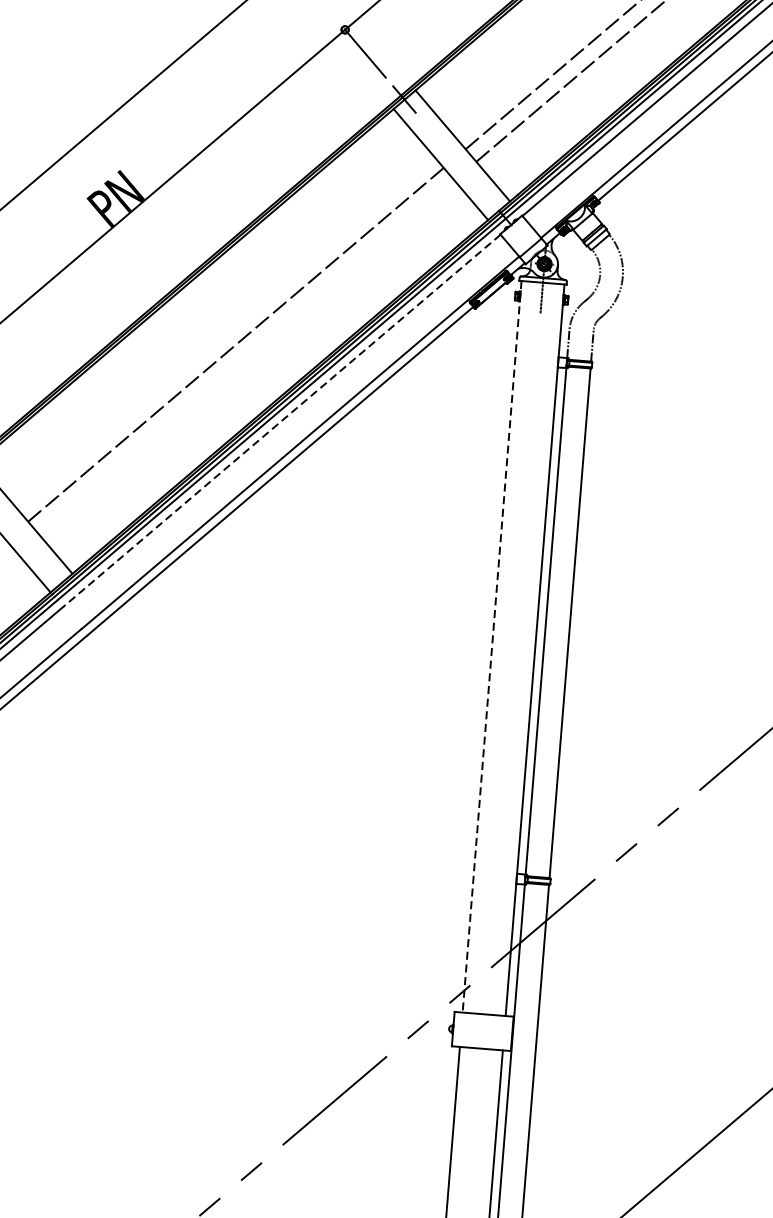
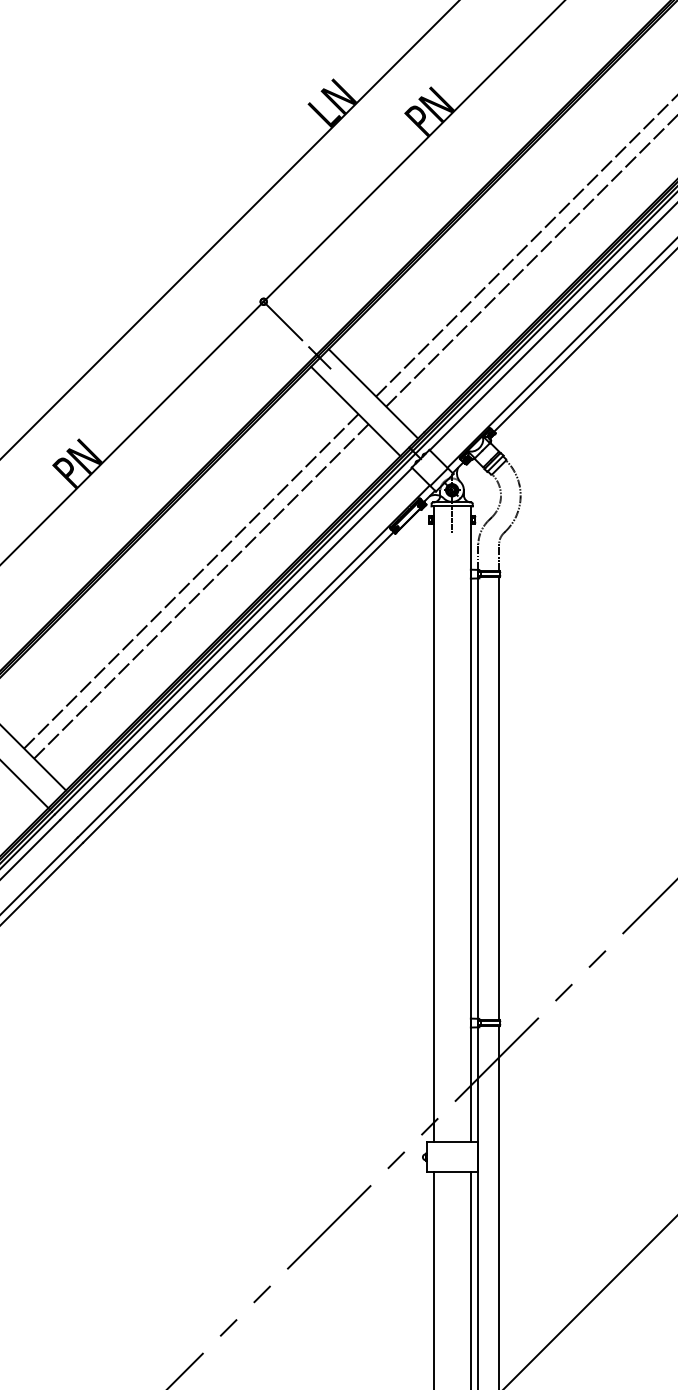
line: (246, 357) -> (201, 591), added
line: (282, 420) -> (236, 643), dashed -> solid
line: (492, 646) -> (433, 824), dashed -> solid

